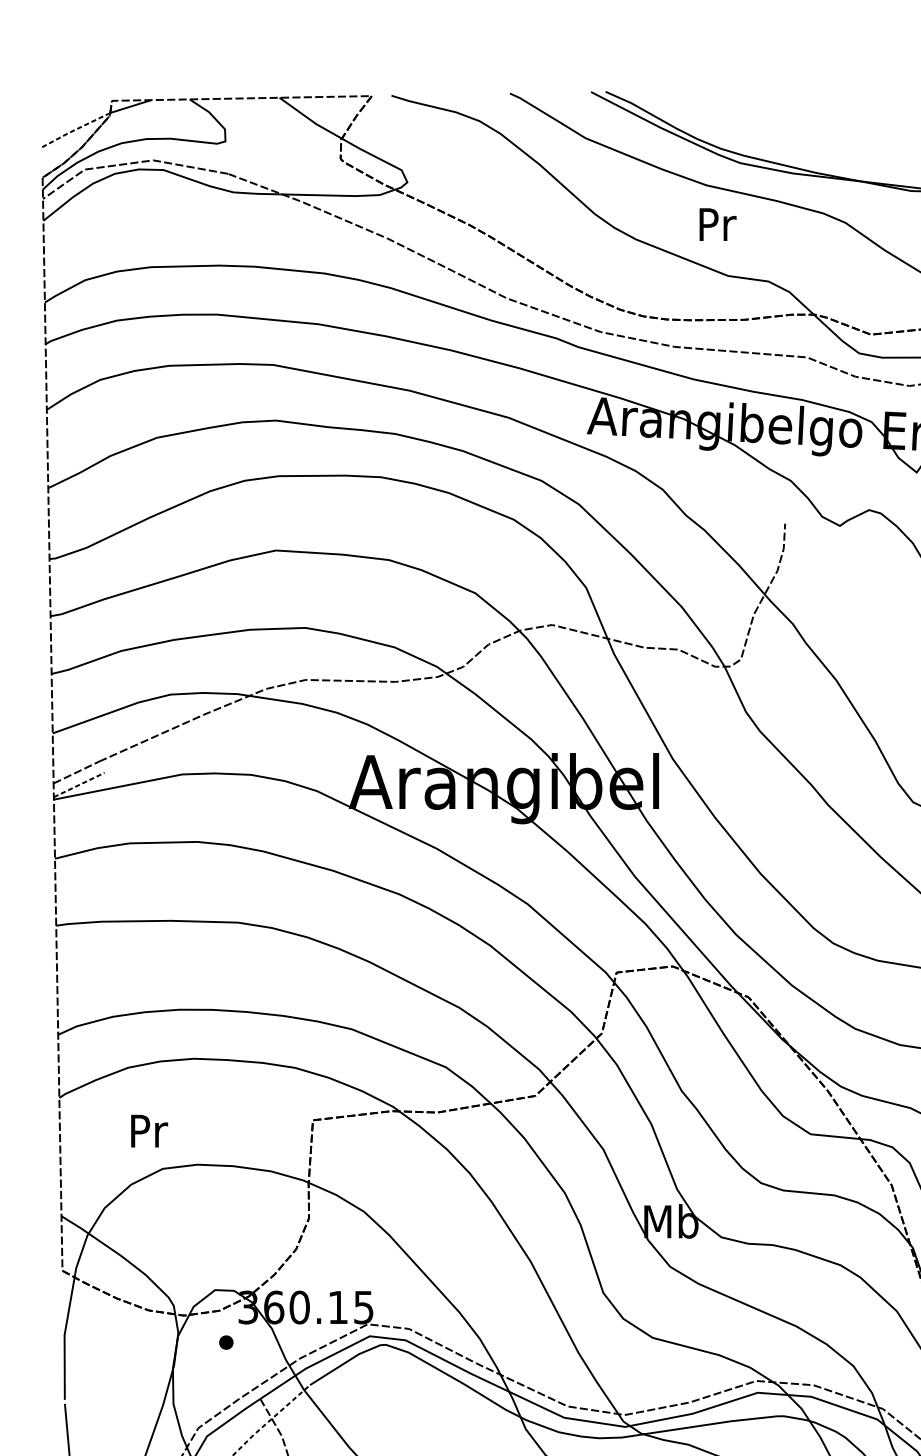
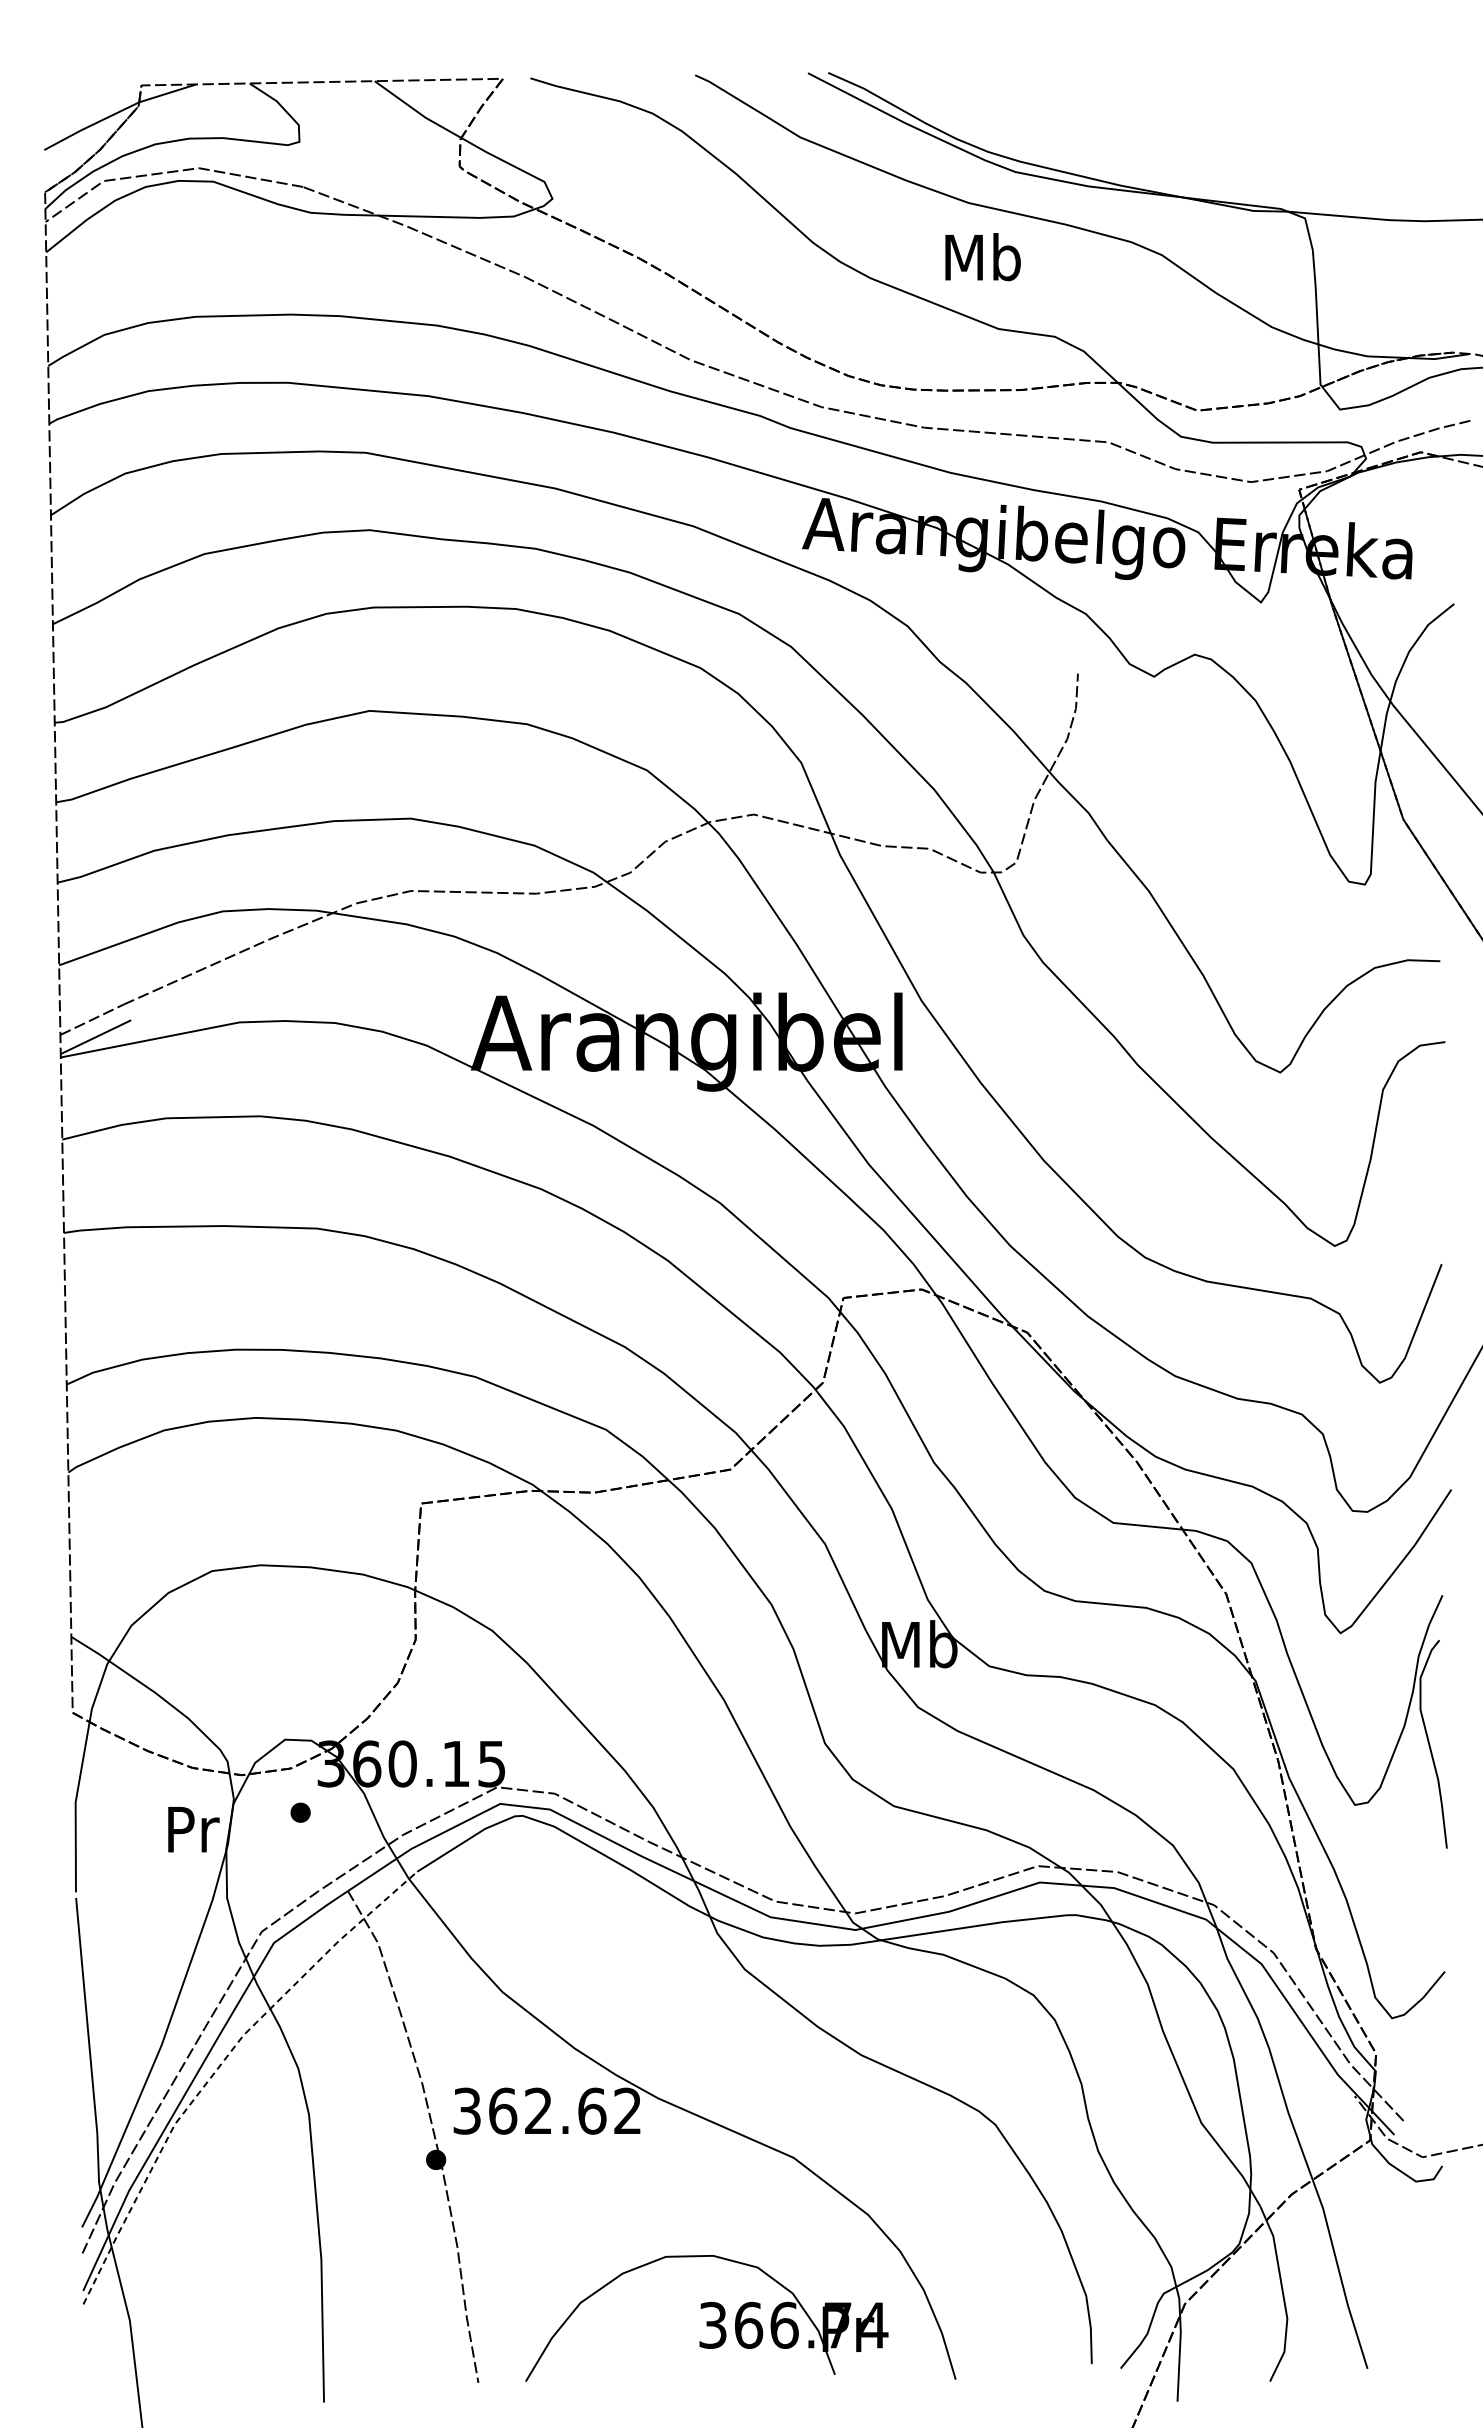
line: (75, 129) -> (90, 125), dashed -> solid
text: (716, 224) -> (982, 257), Pr -> Mb
line: (79, 784) -> (96, 1036), dashed -> solid
text: (149, 1131) -> (193, 1829), moved

